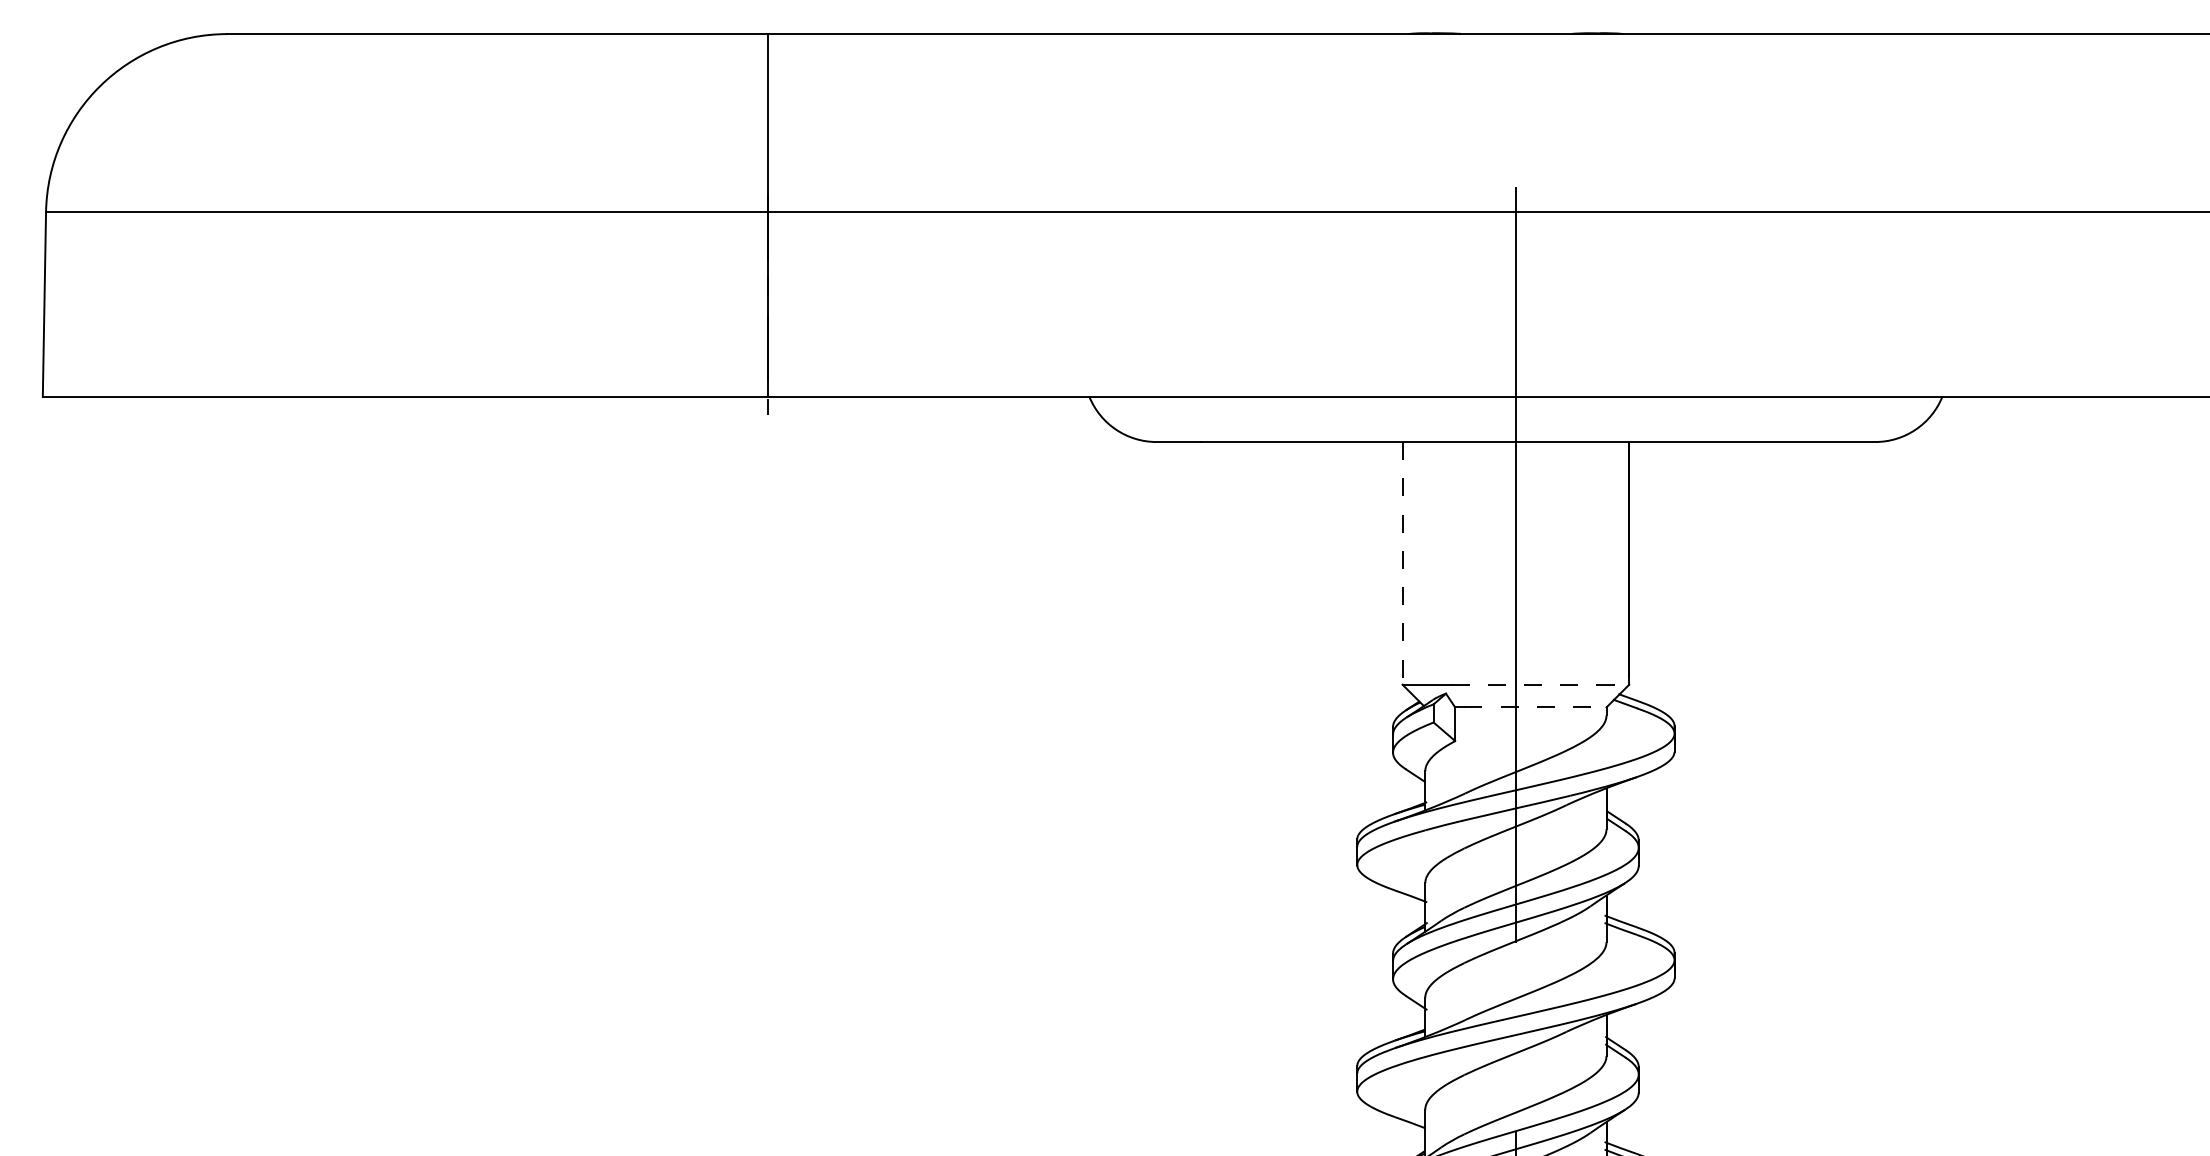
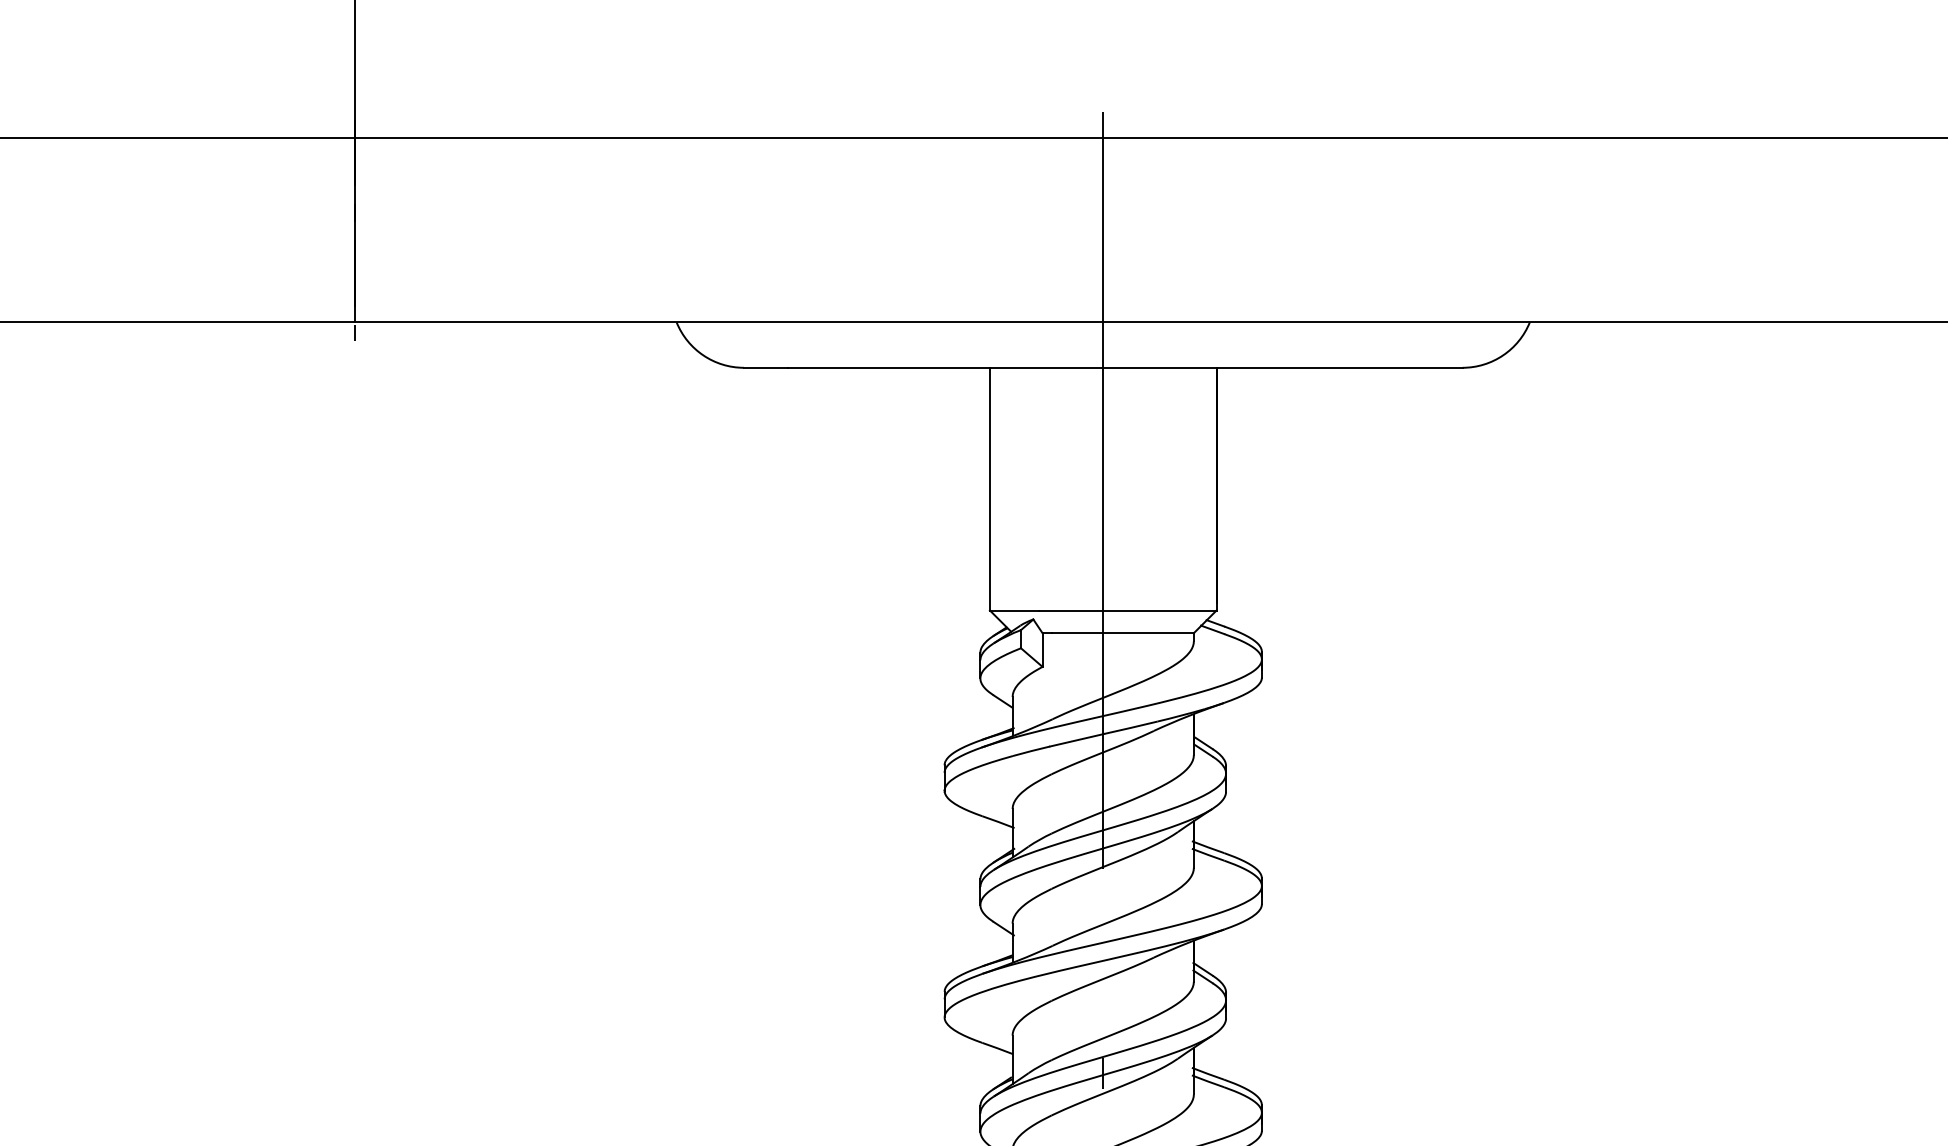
line: (1402, 563) -> (989, 489), dashed -> solid
line: (1540, 684) -> (1127, 610), dashed -> solid
line: (1535, 707) -> (1122, 633), dashed -> solid

